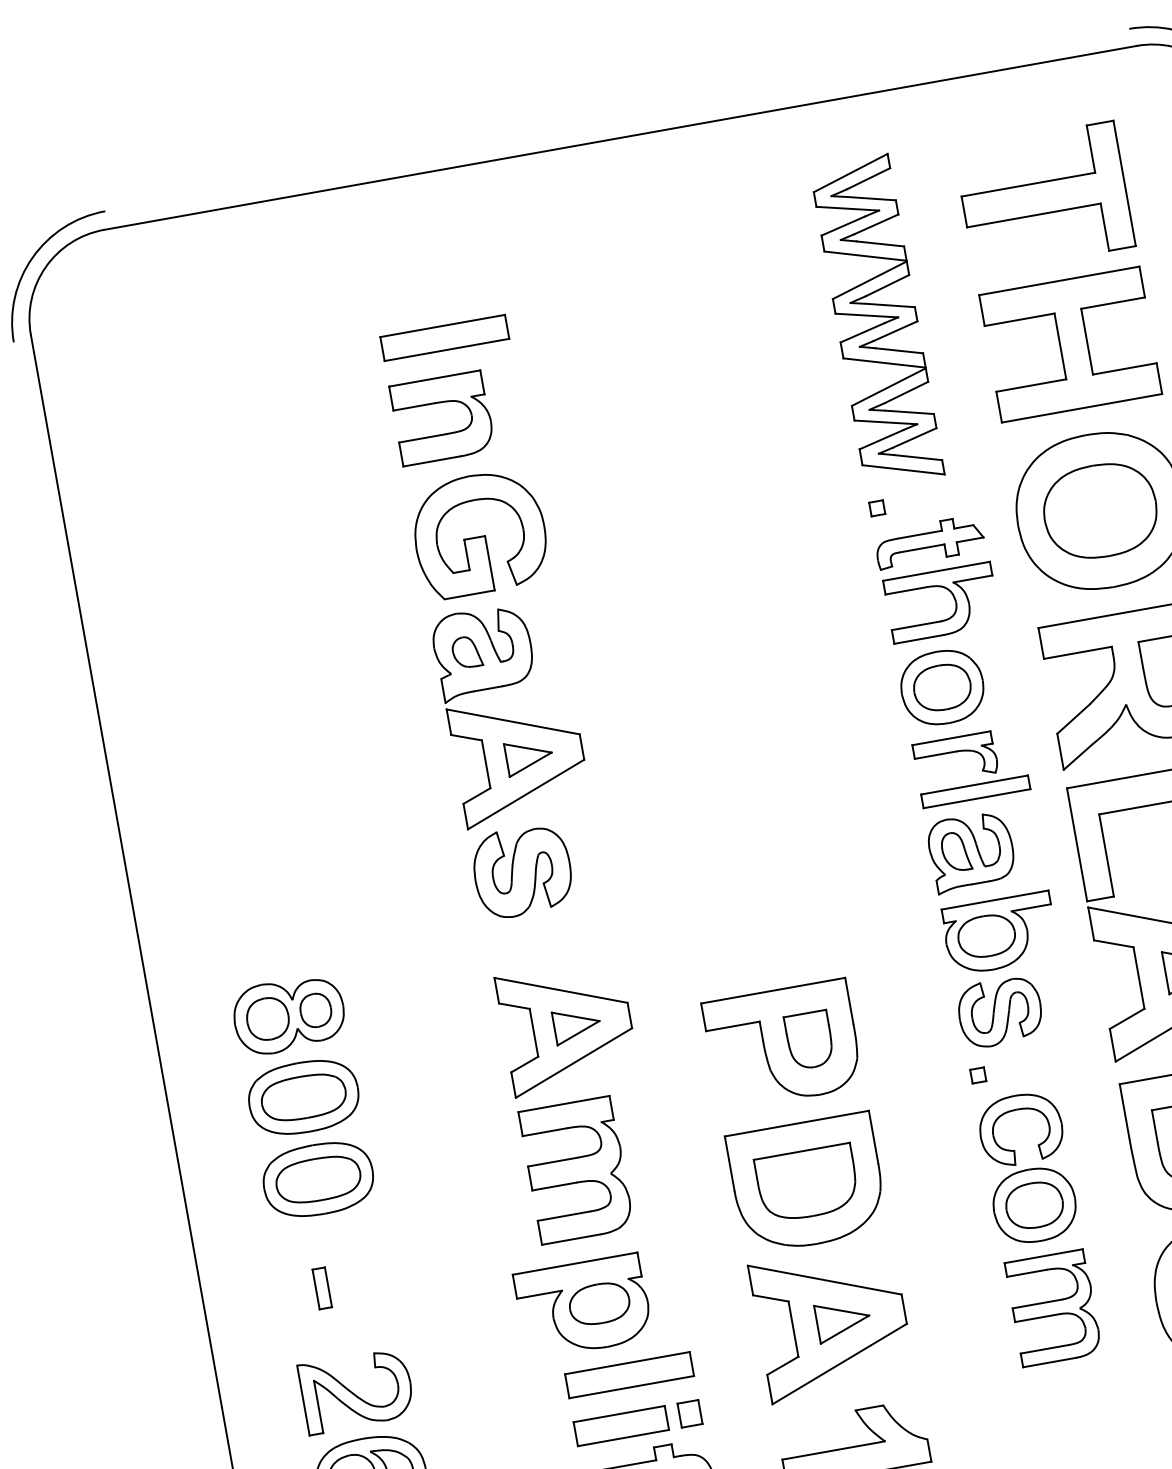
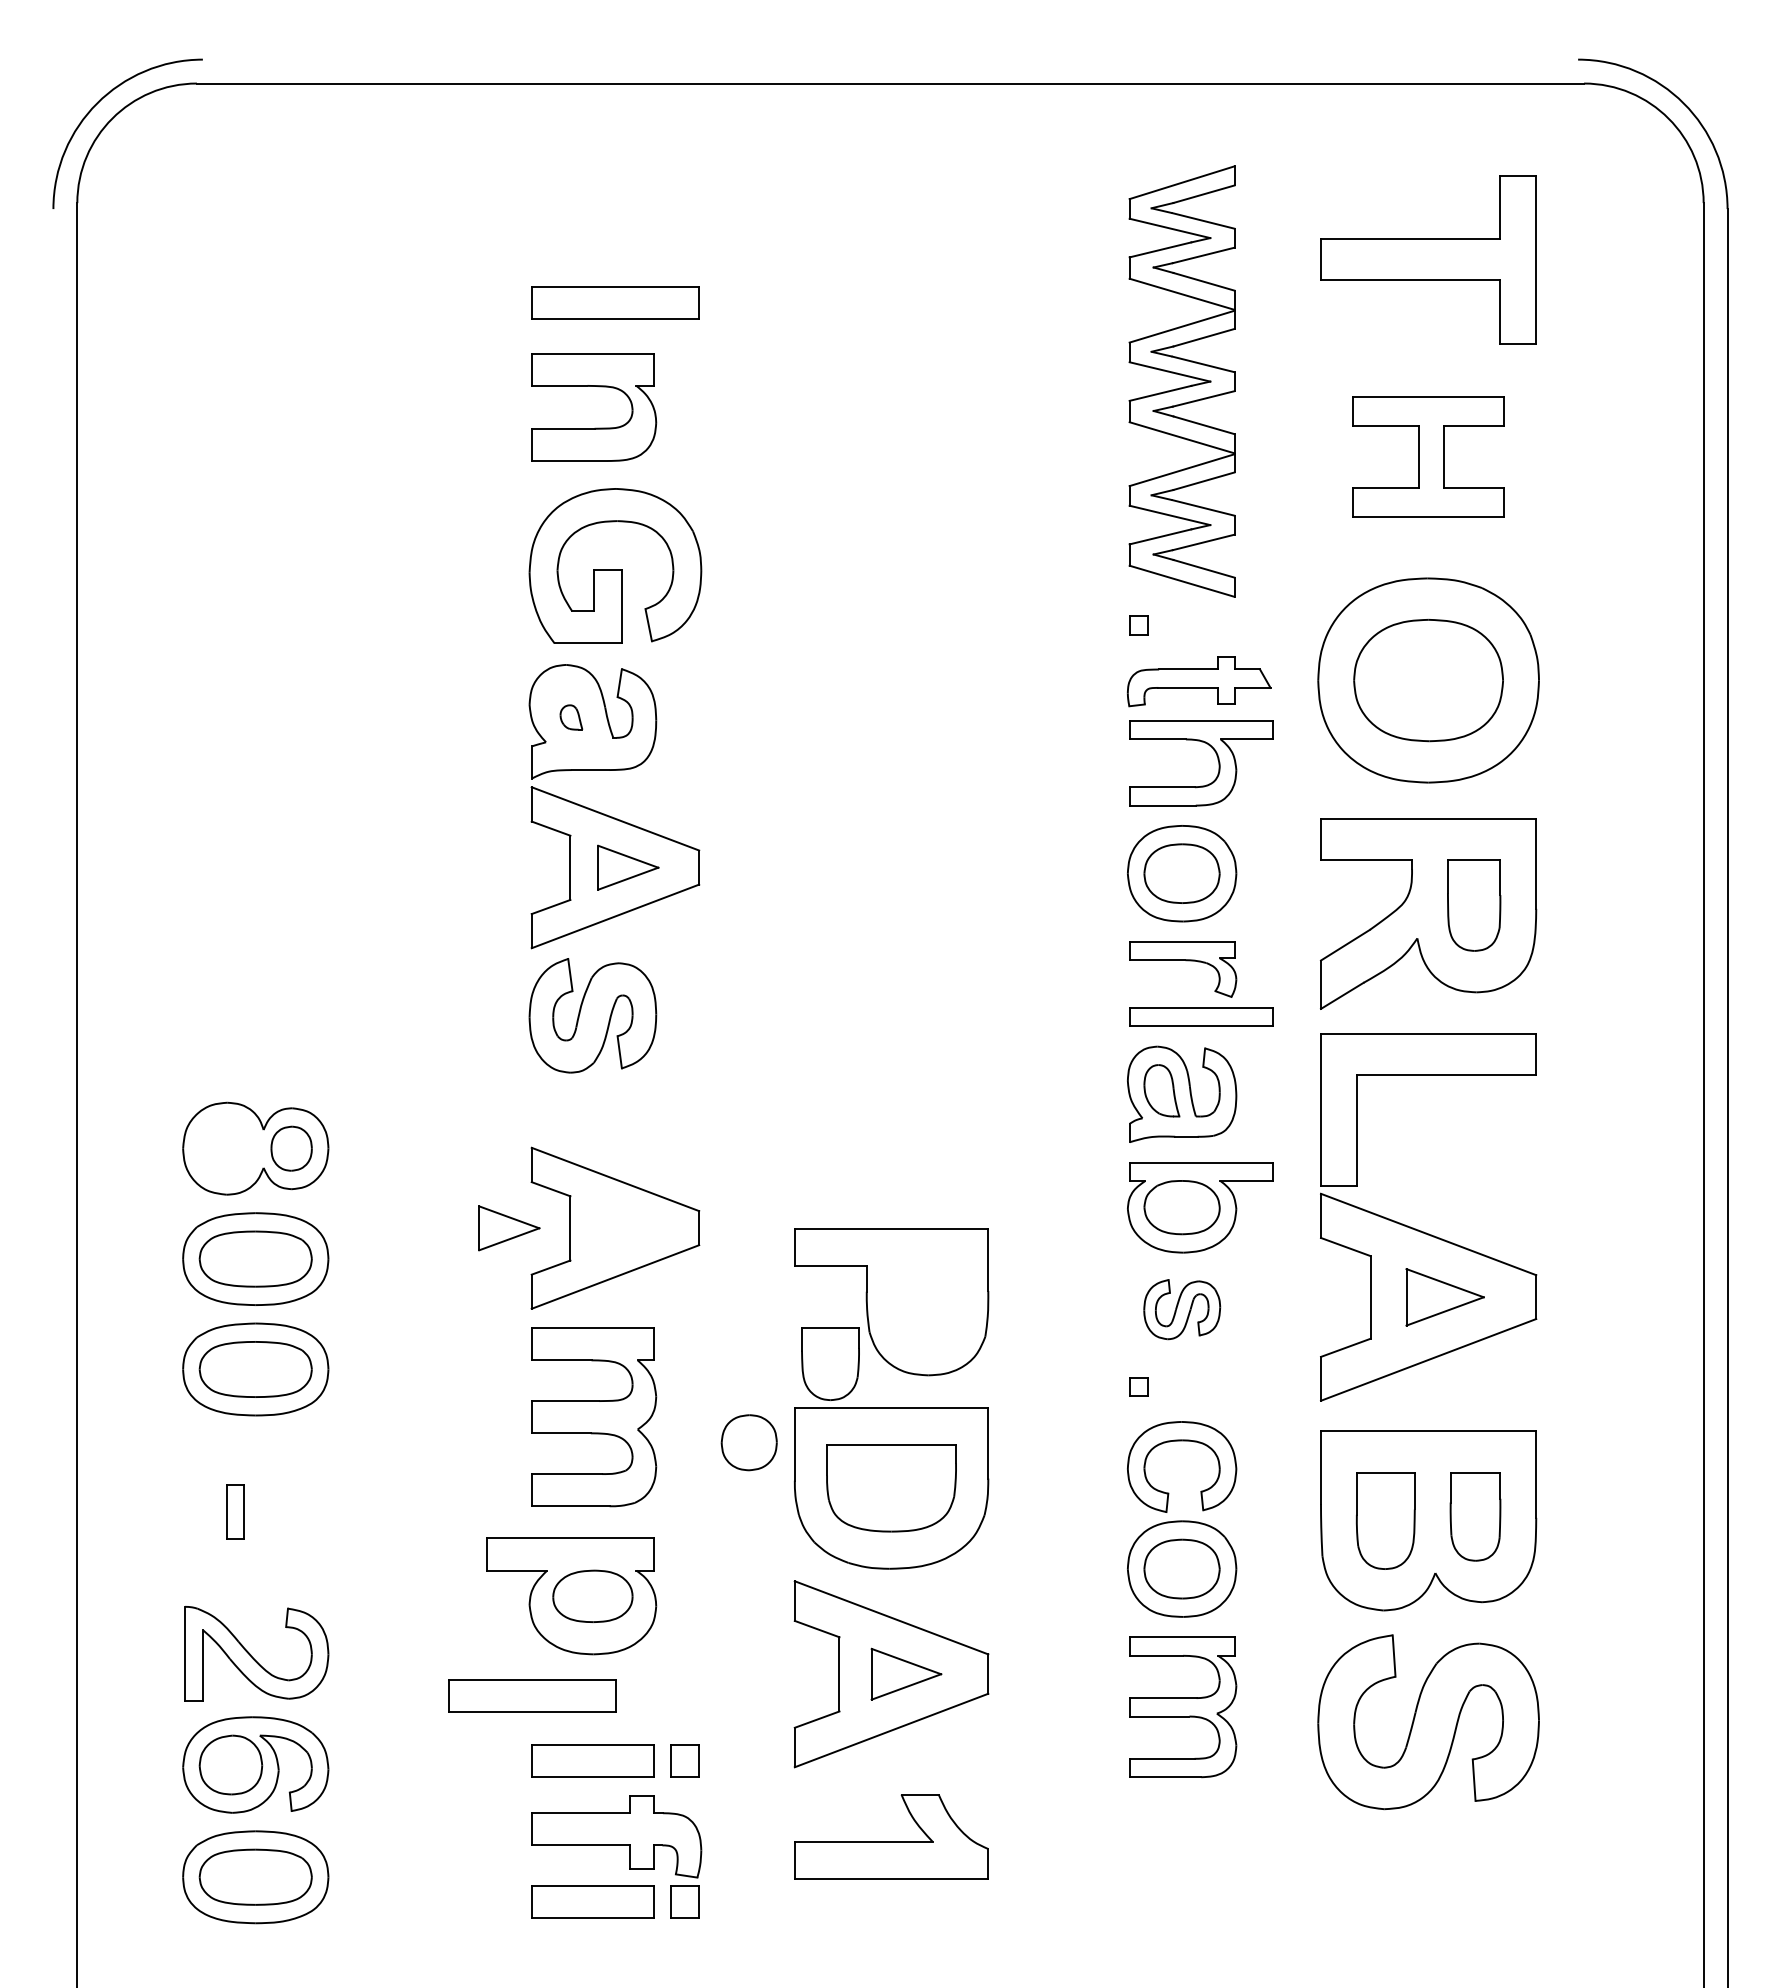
part: (1070, 344) -> (1428, 456), size x0.7
part: (467, 652) -> (571, 717), size x0.6
part: (1000, 1011) -> (1182, 1309), size x0.7
part: (267, 1018) -> (748, 1442), moved
part: (577, 1025) -> (509, 1228), moved
part: (809, 1039) -> (830, 1363), moved
part: (629, 1374) -> (532, 1695), moved

